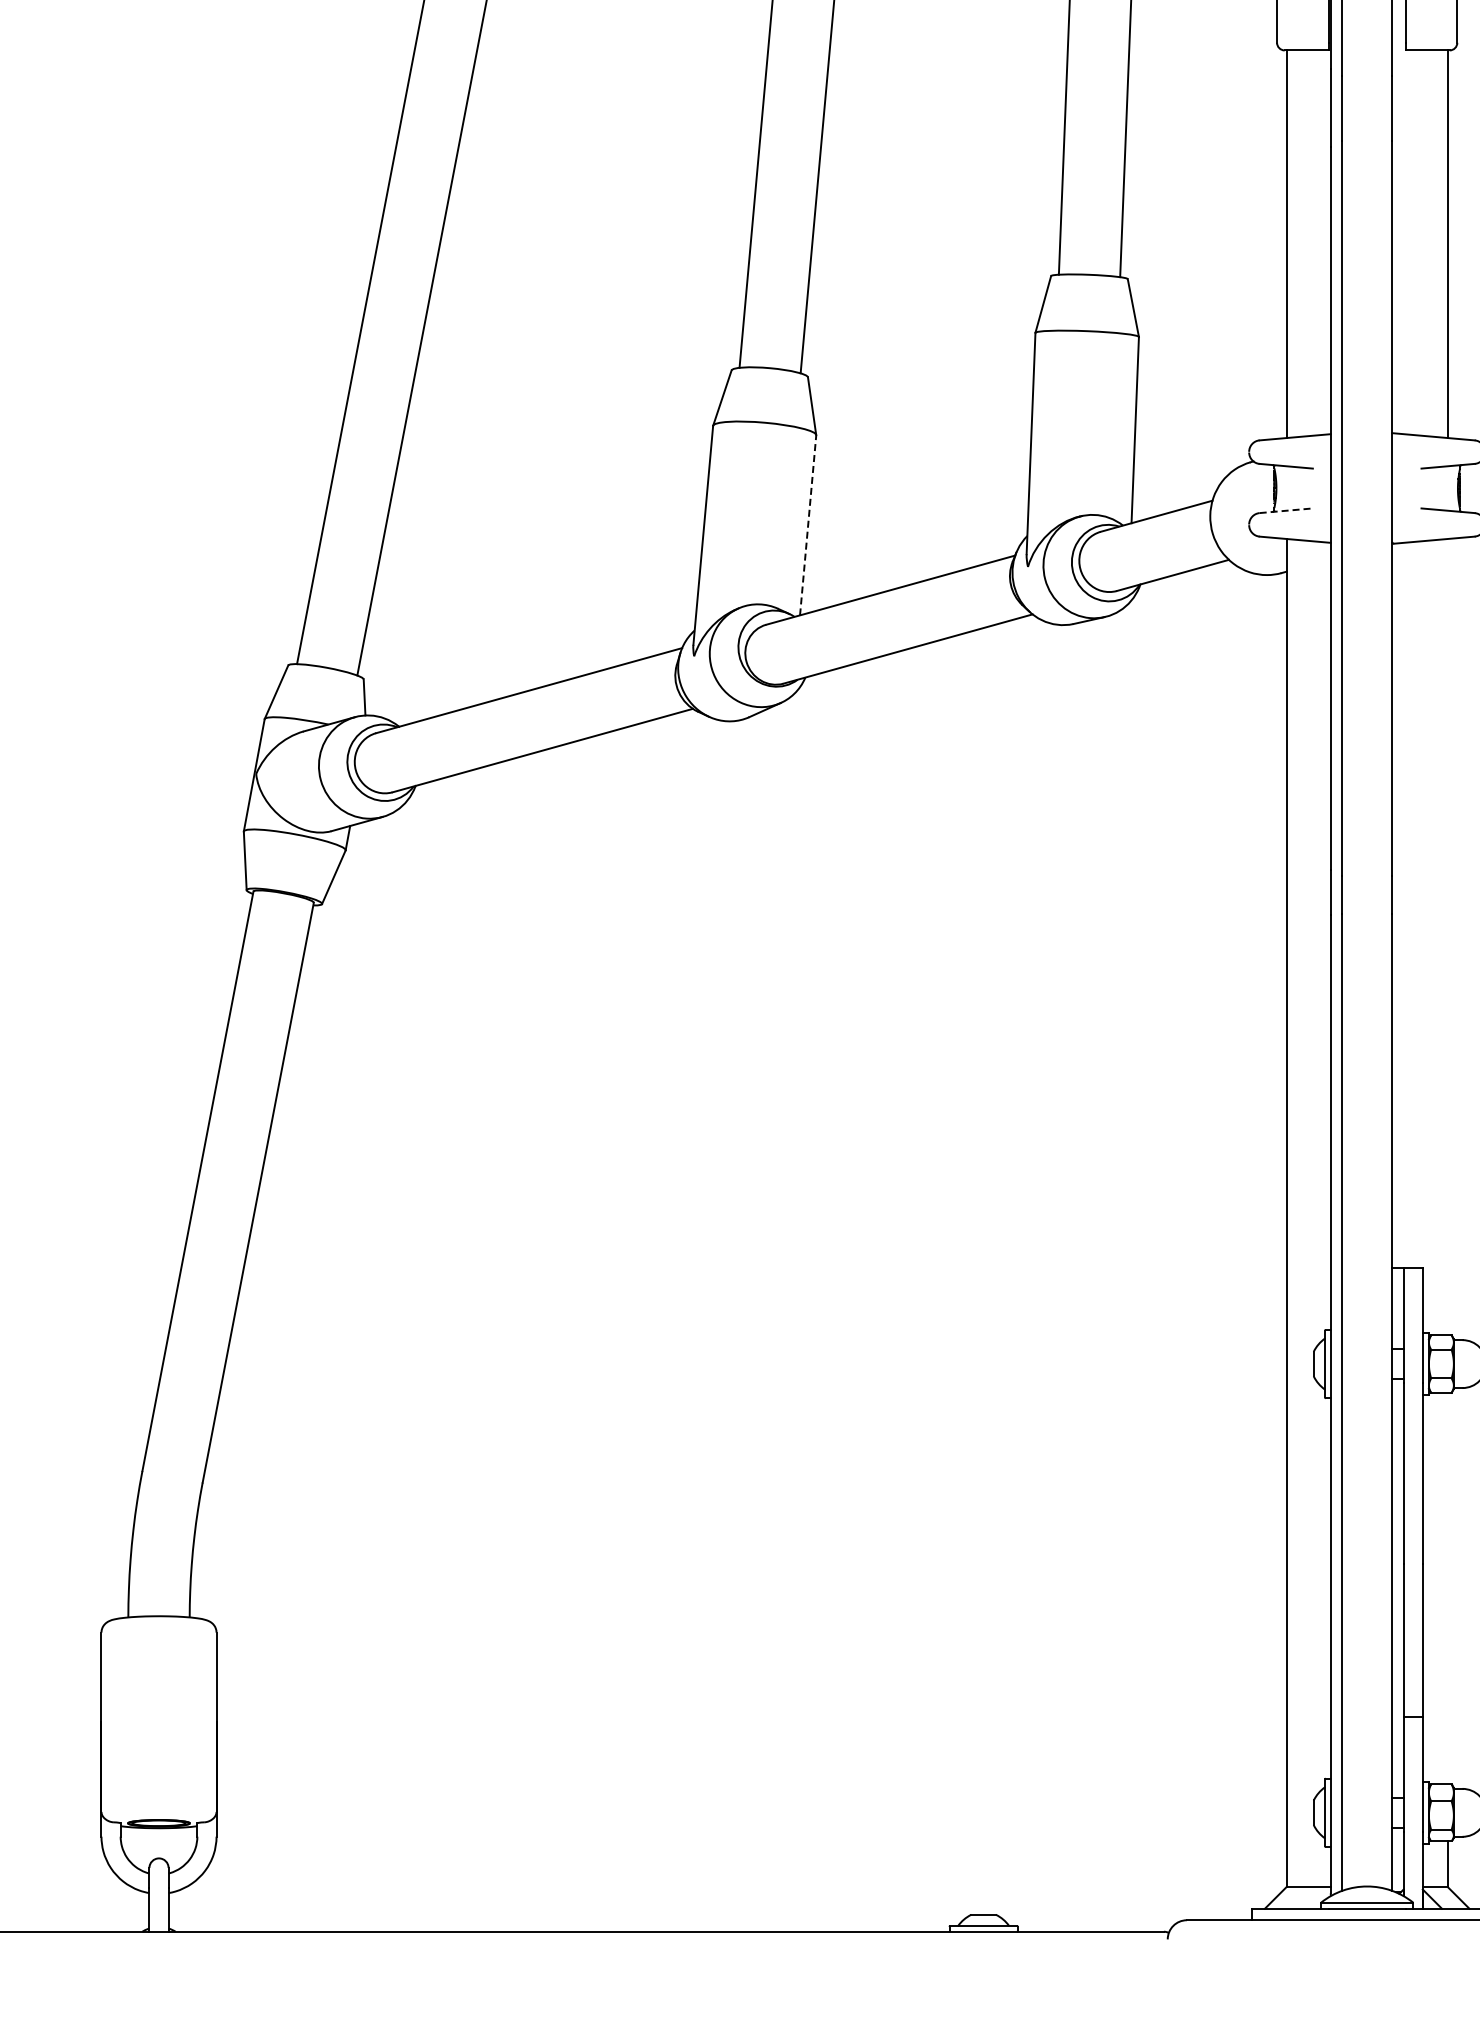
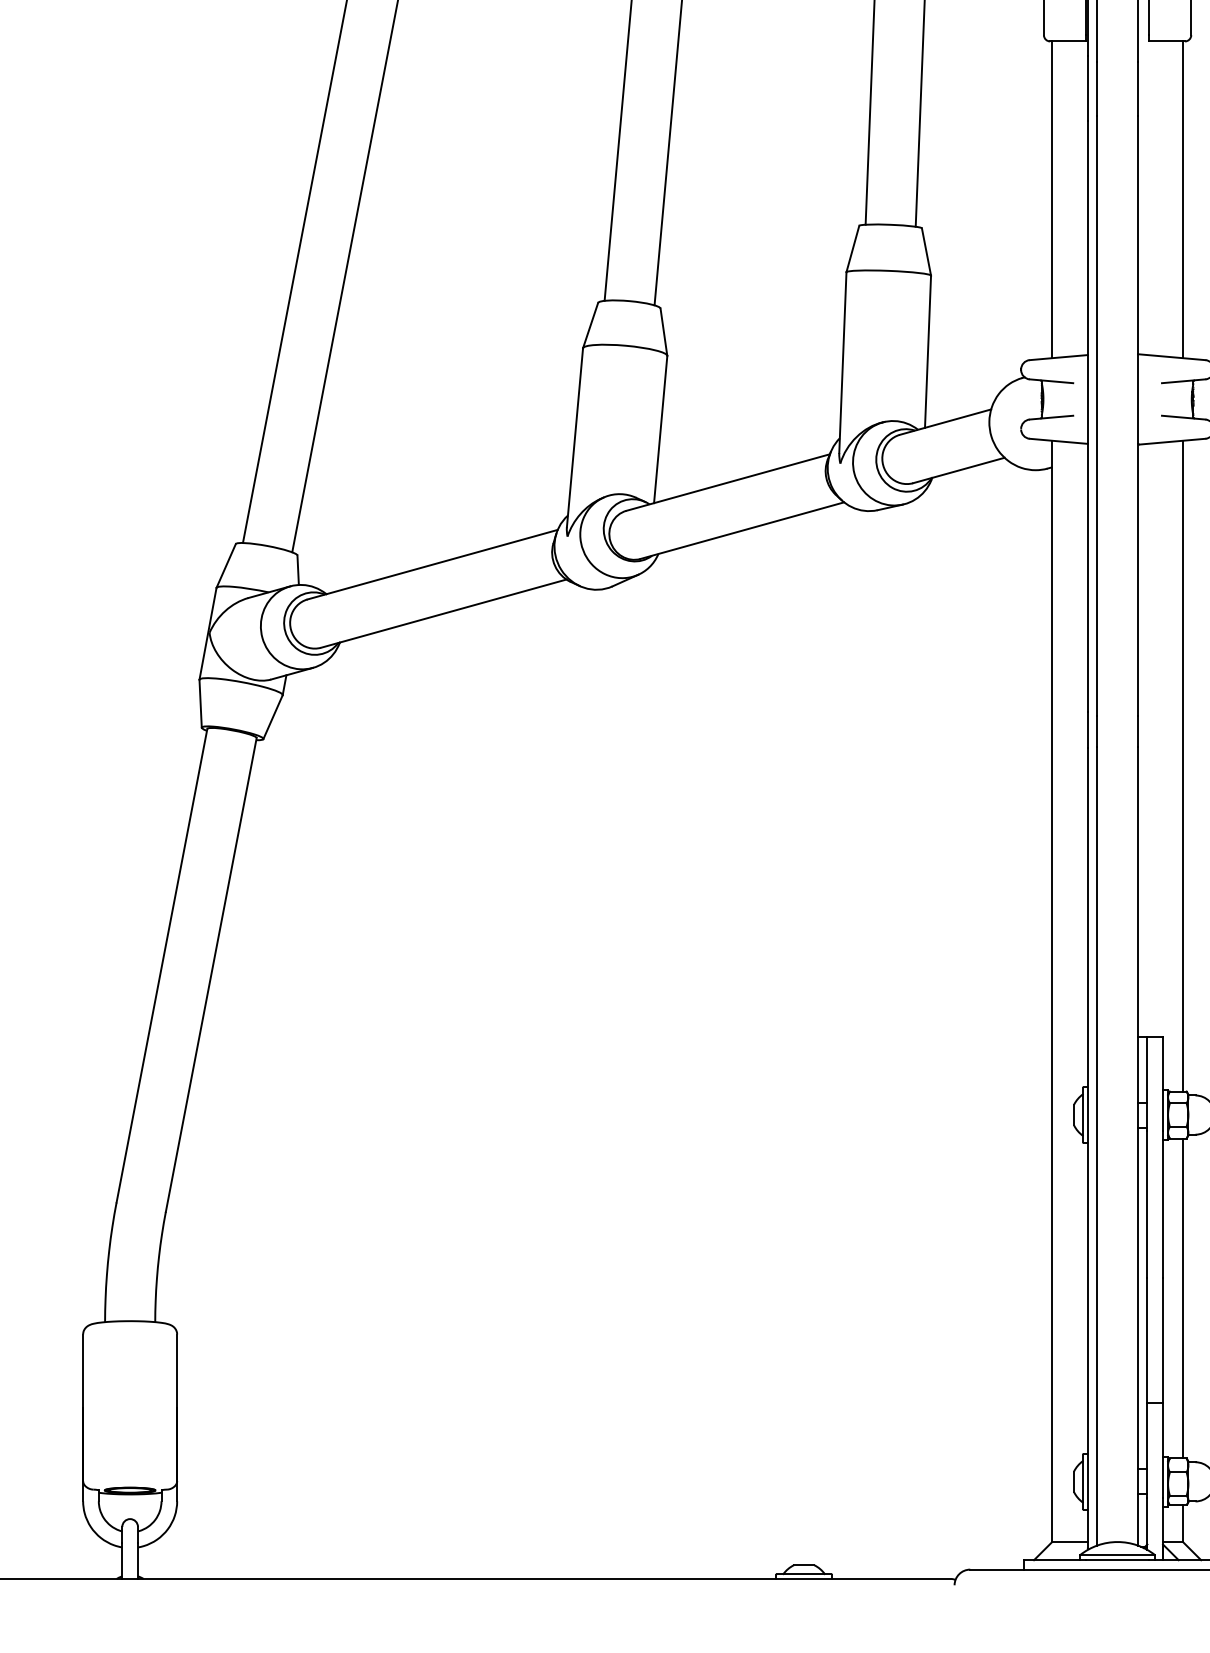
line: (1286, 510) -> (1051, 417), dashed -> solid
line: (808, 524) -> (660, 428), dashed -> solid
line: (1447, 937) -> (1183, 766), added
line: (1447, 1588) -> (1183, 1298), added

